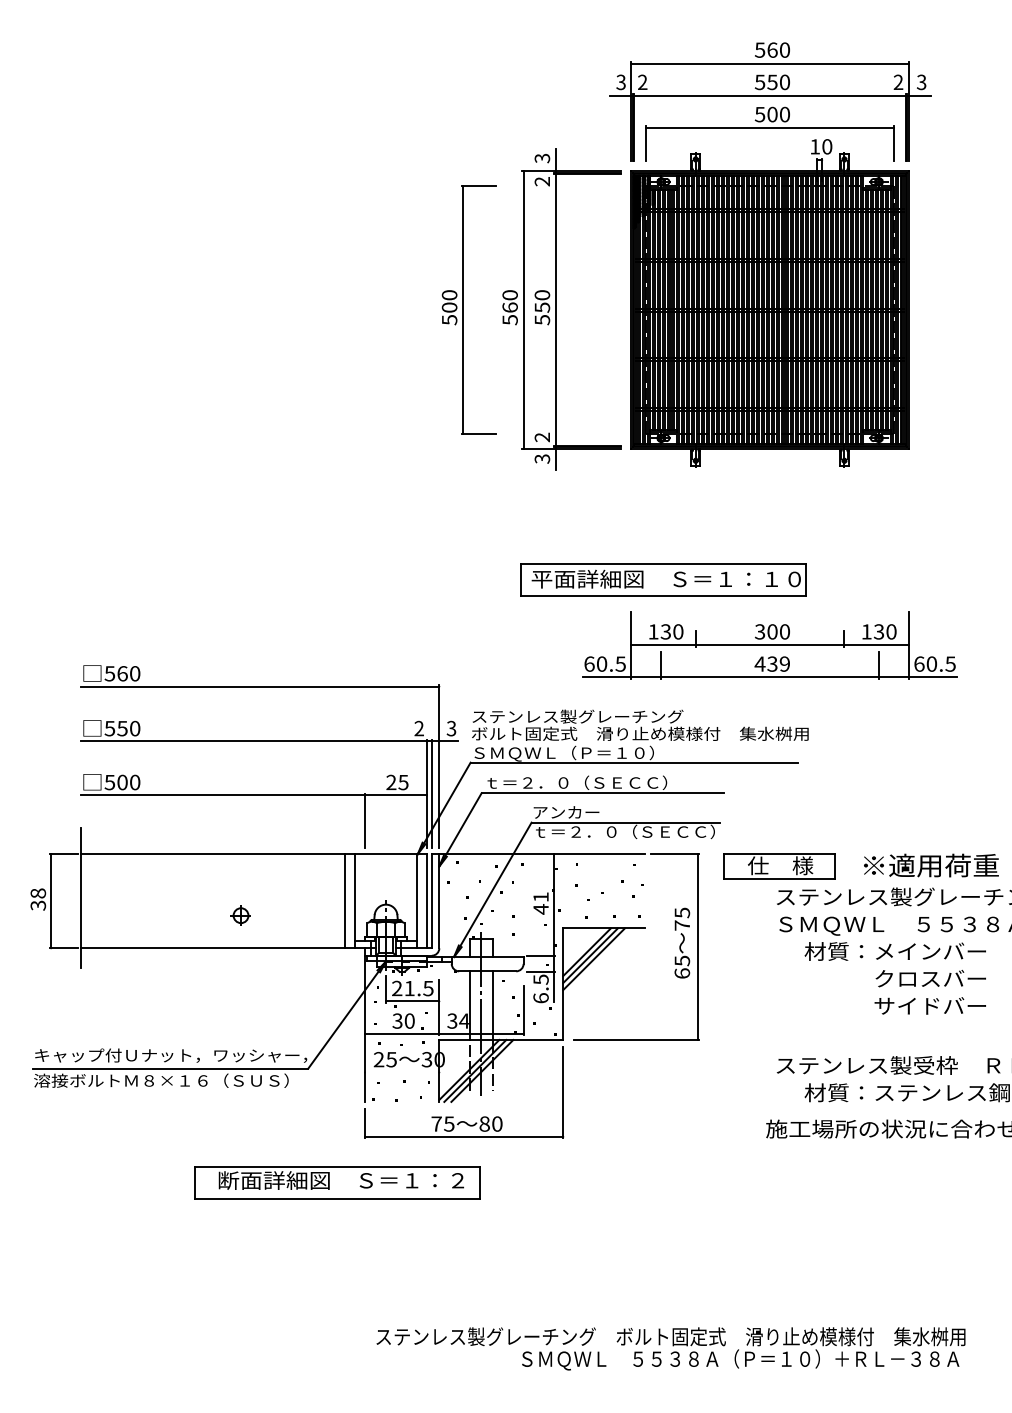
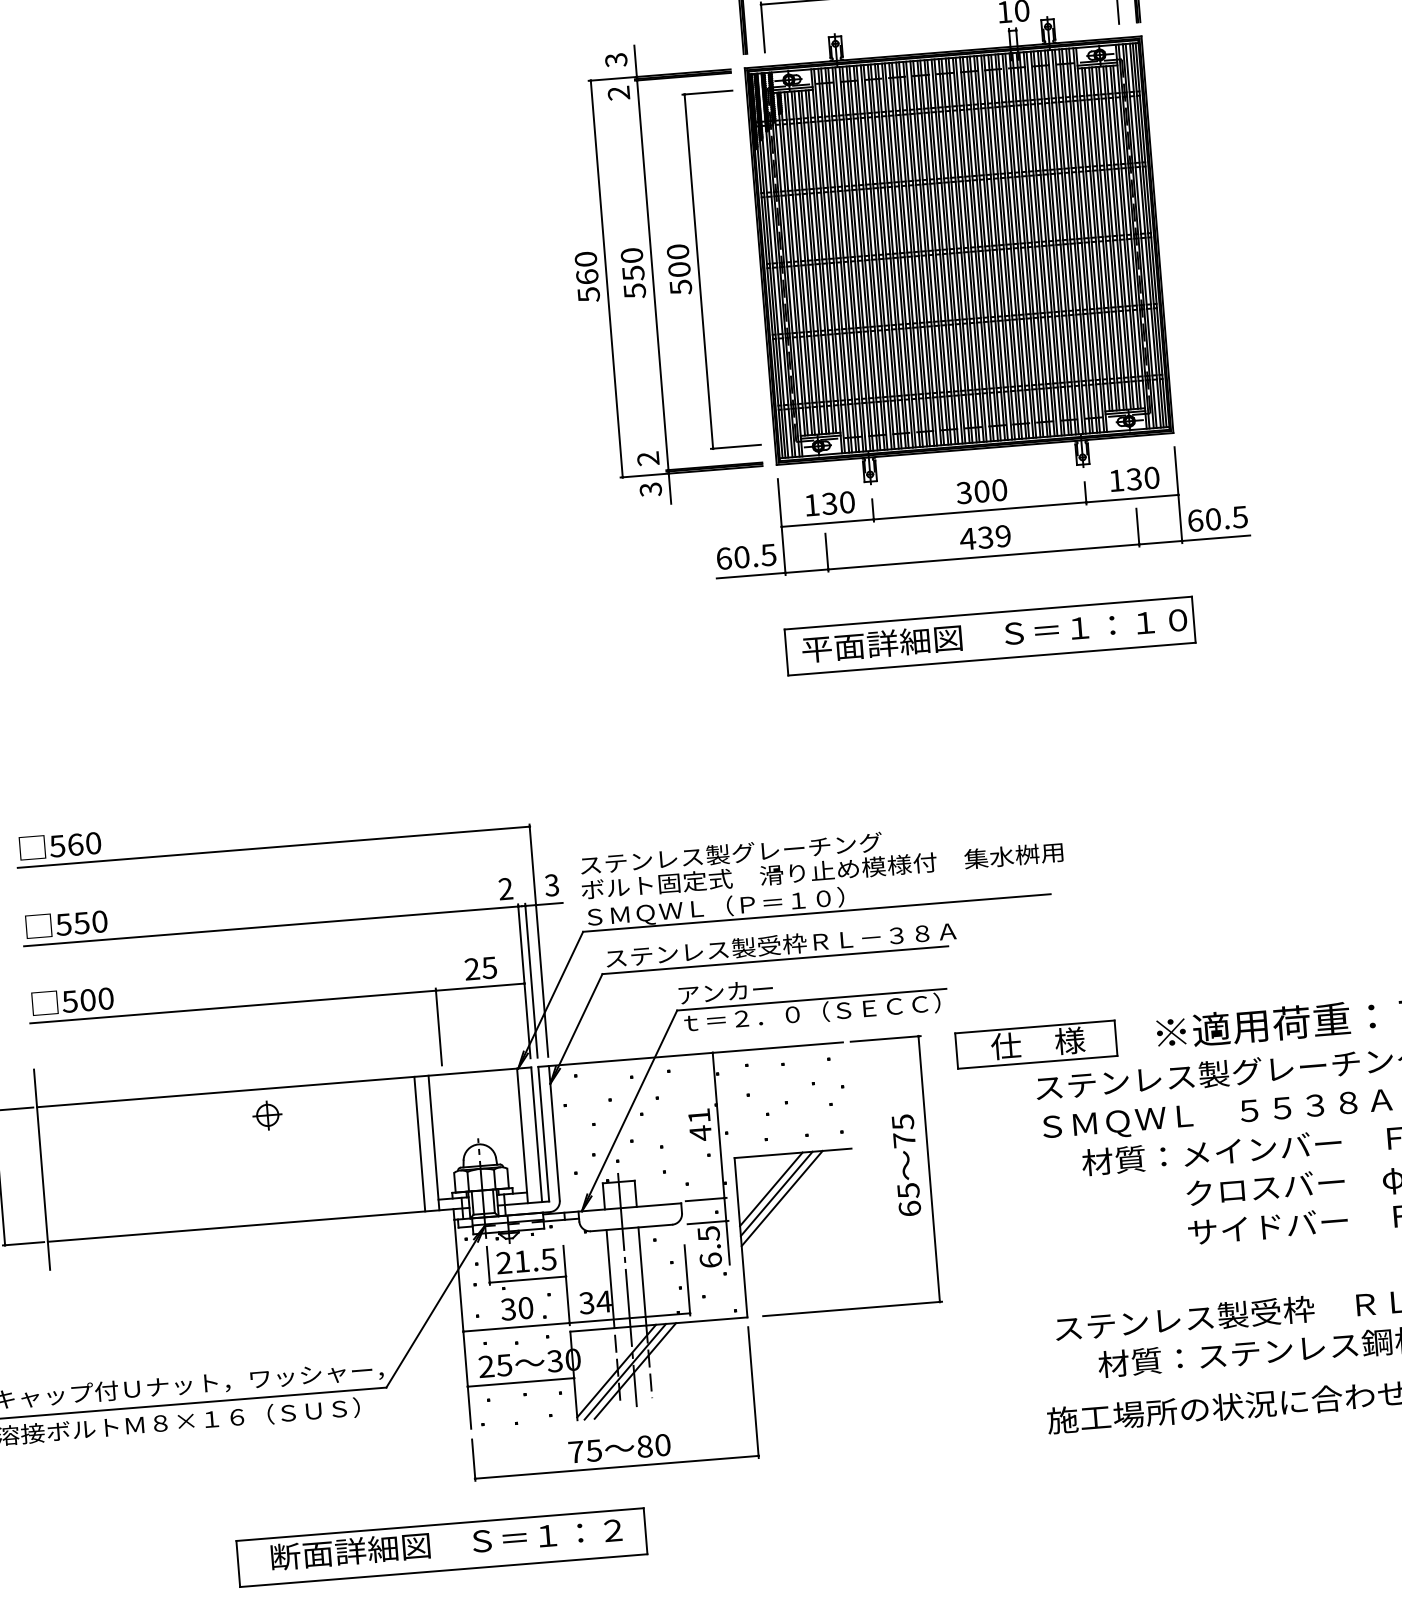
part: (468, 309) -> (706, 270), moved
part: (663, 579) -> (990, 635), moved
part: (769, 645) -> (979, 511), moved
text: (607, 782) -> (781, 944), ｔ＝２．０（ＳＥＣＣ） -> ステンレス製受枠ＲＬ－３８Ａ
part: (240, 915) -> (266, 1115), moved
line: (401, 1072) -> (520, 1382), added

